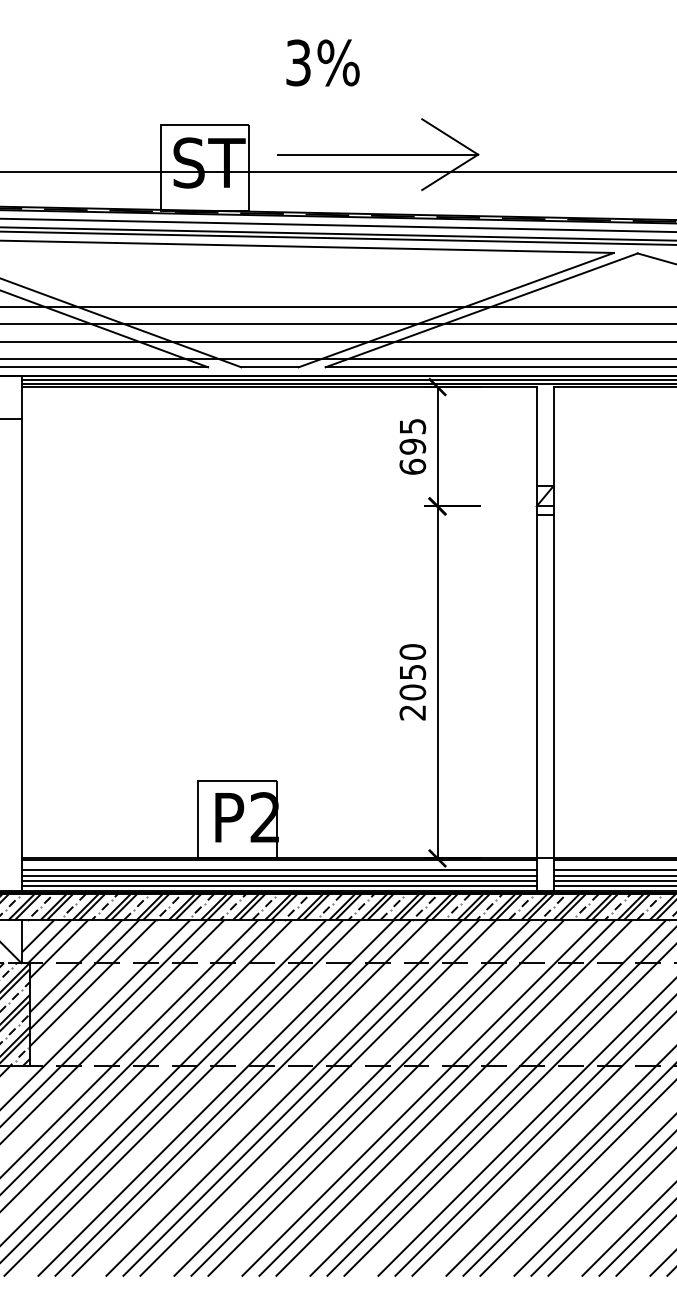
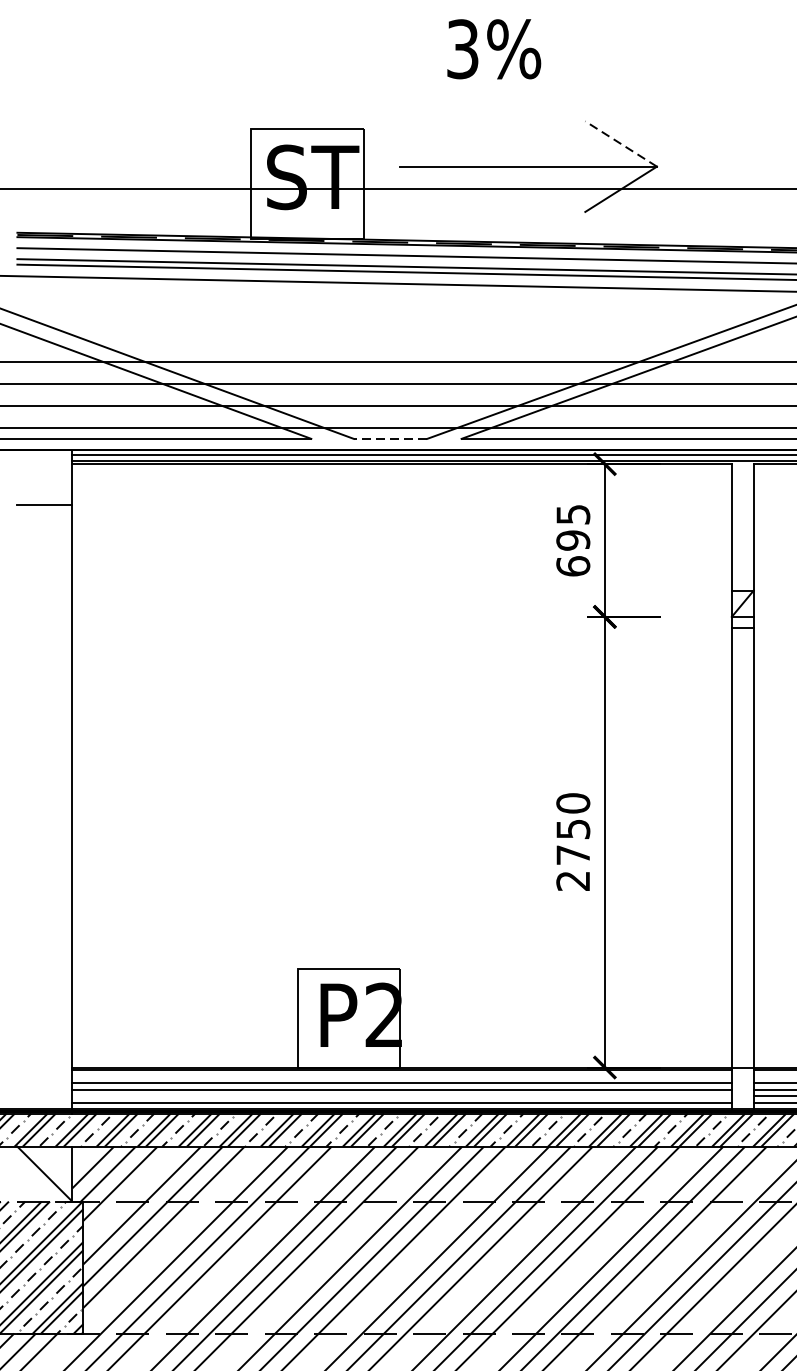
text: (322, 62) -> (493, 48), moved
line: (449, 136) -> (620, 143), solid -> dashed
line: (270, 367) -> (391, 439), solid -> dashed
text: (412, 692) -> (572, 855), 2050 -> 2750
line: (278, 880) -> (401, 1095), removed

